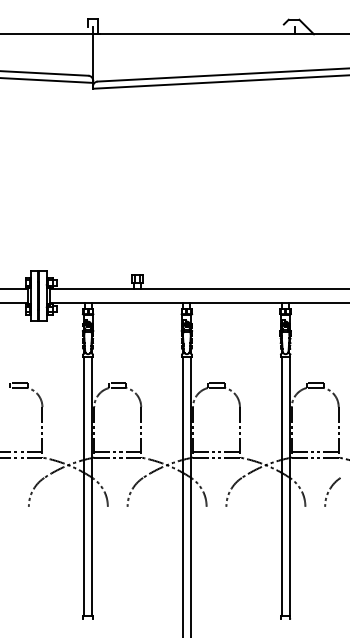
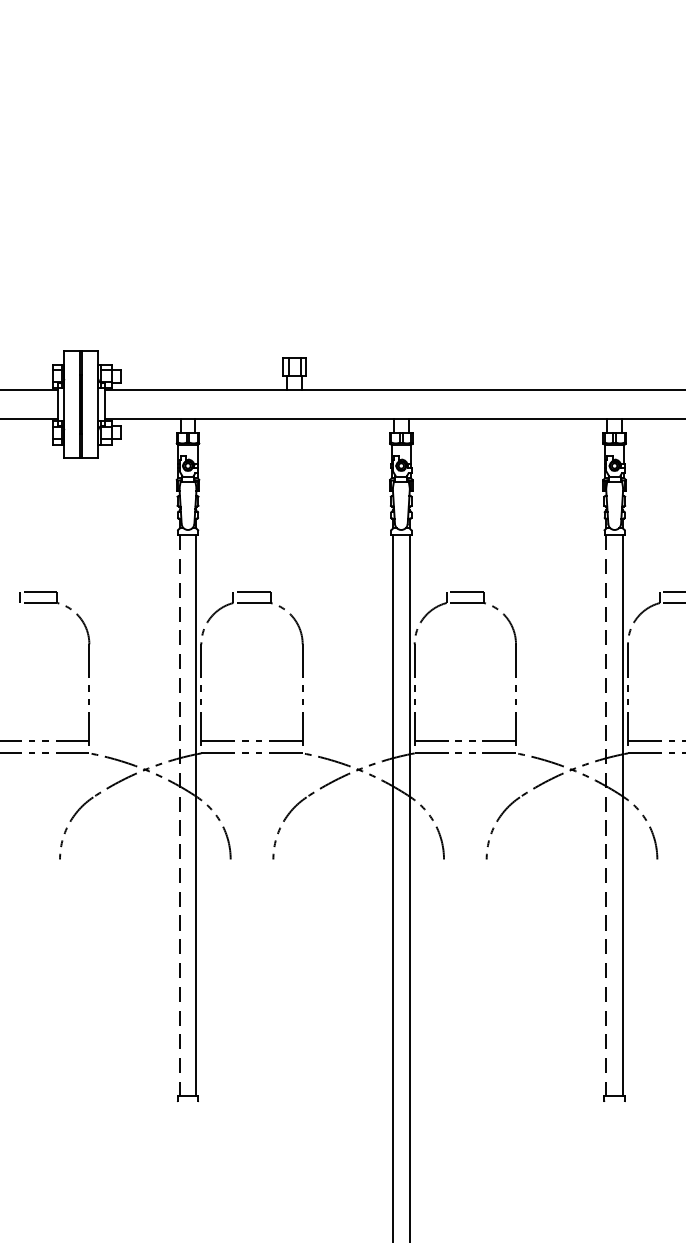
line: (84, 486) -> (180, 815), solid -> dashed
line: (281, 486) -> (605, 815), solid -> dashed

